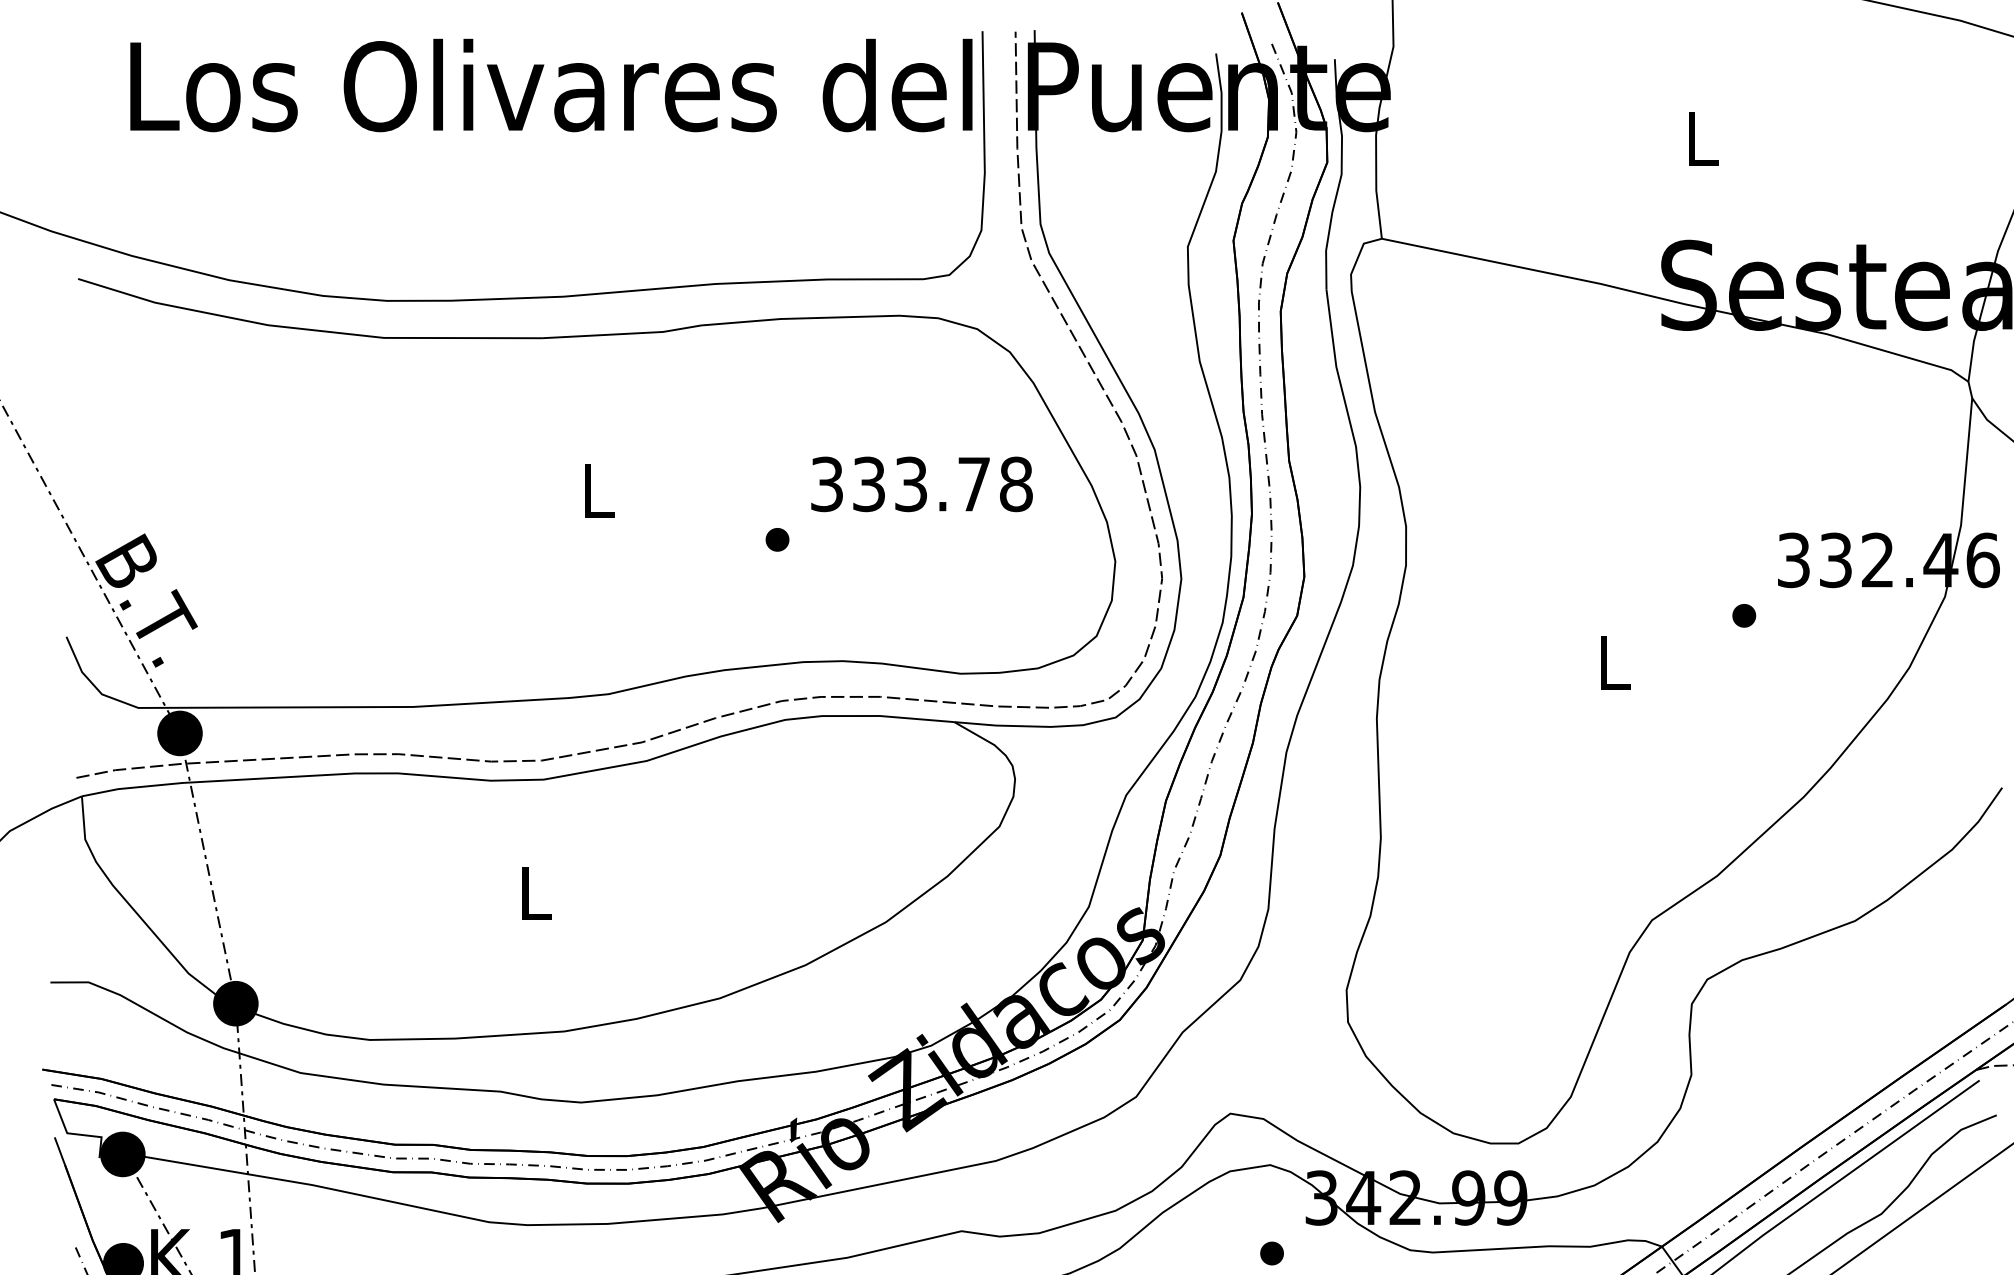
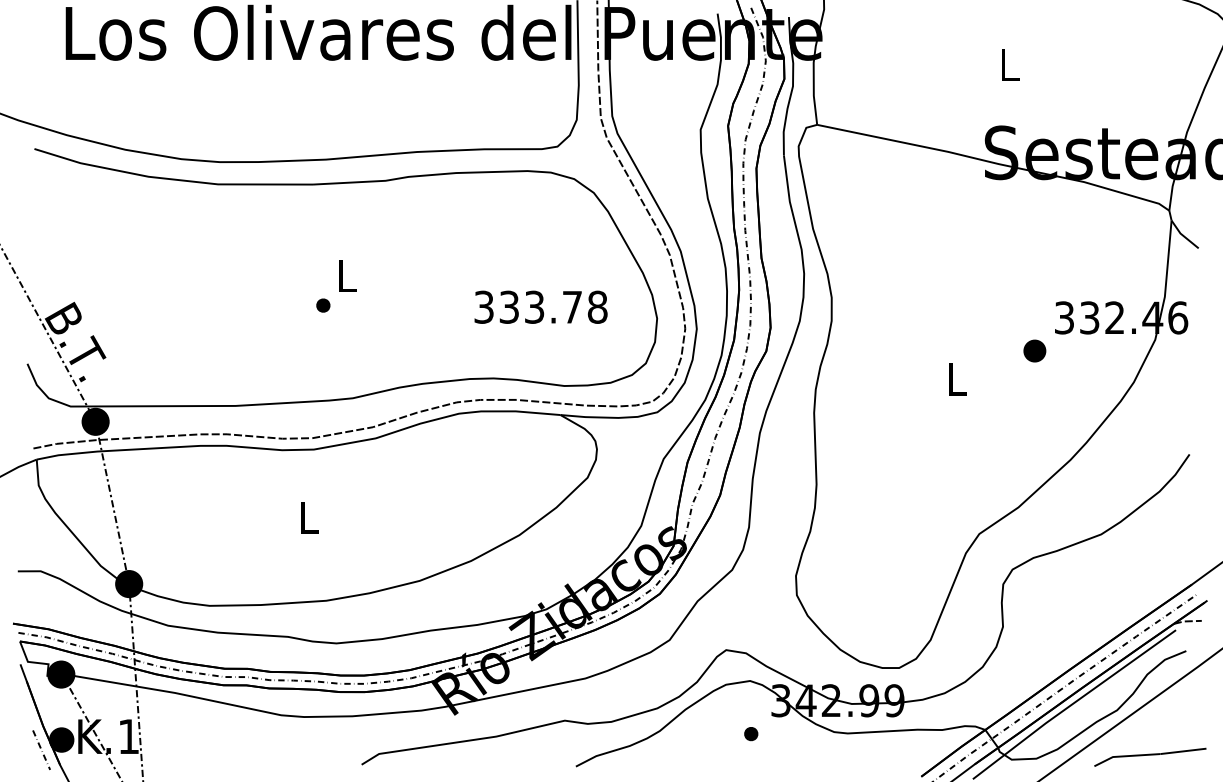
text: (921, 483) -> (540, 306), moved
part: (777, 539) -> (323, 305), moved
part: (1743, 616) -> (1034, 351), size x1.6

